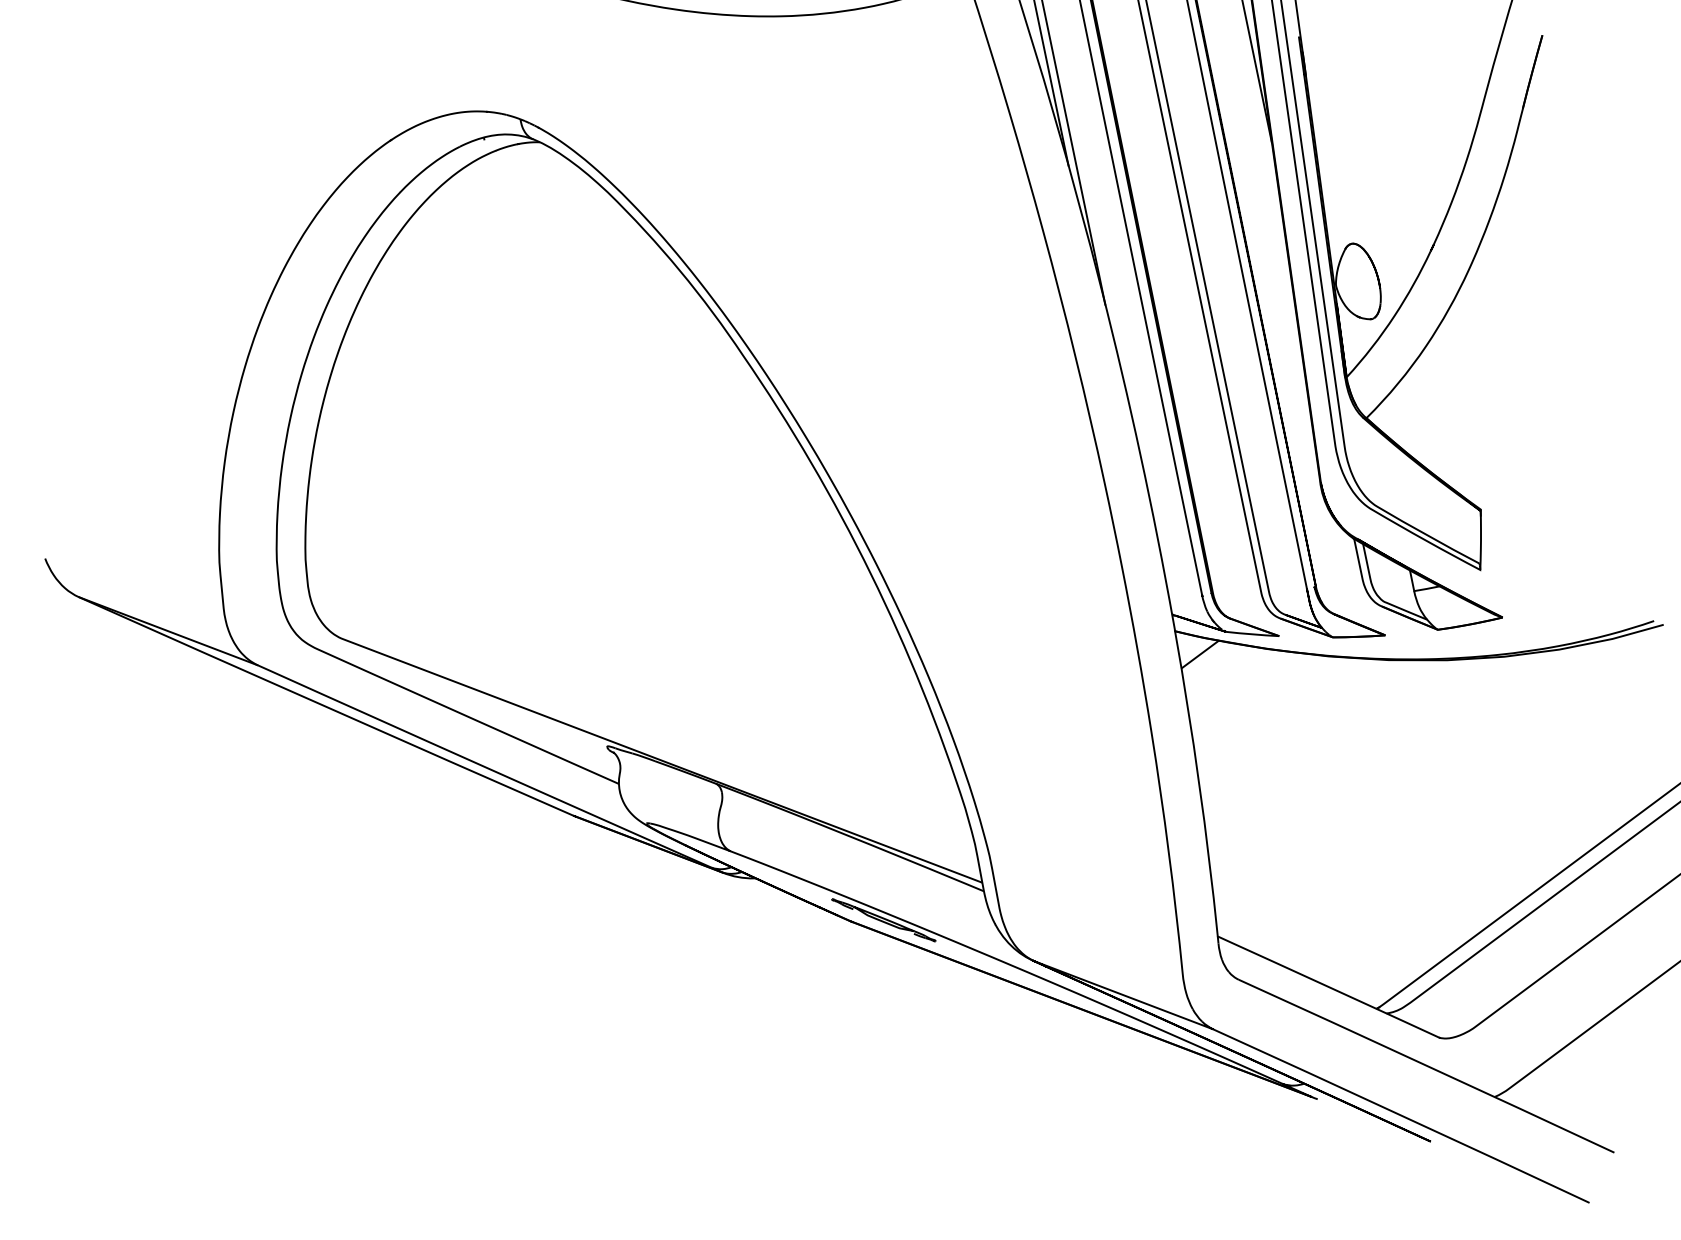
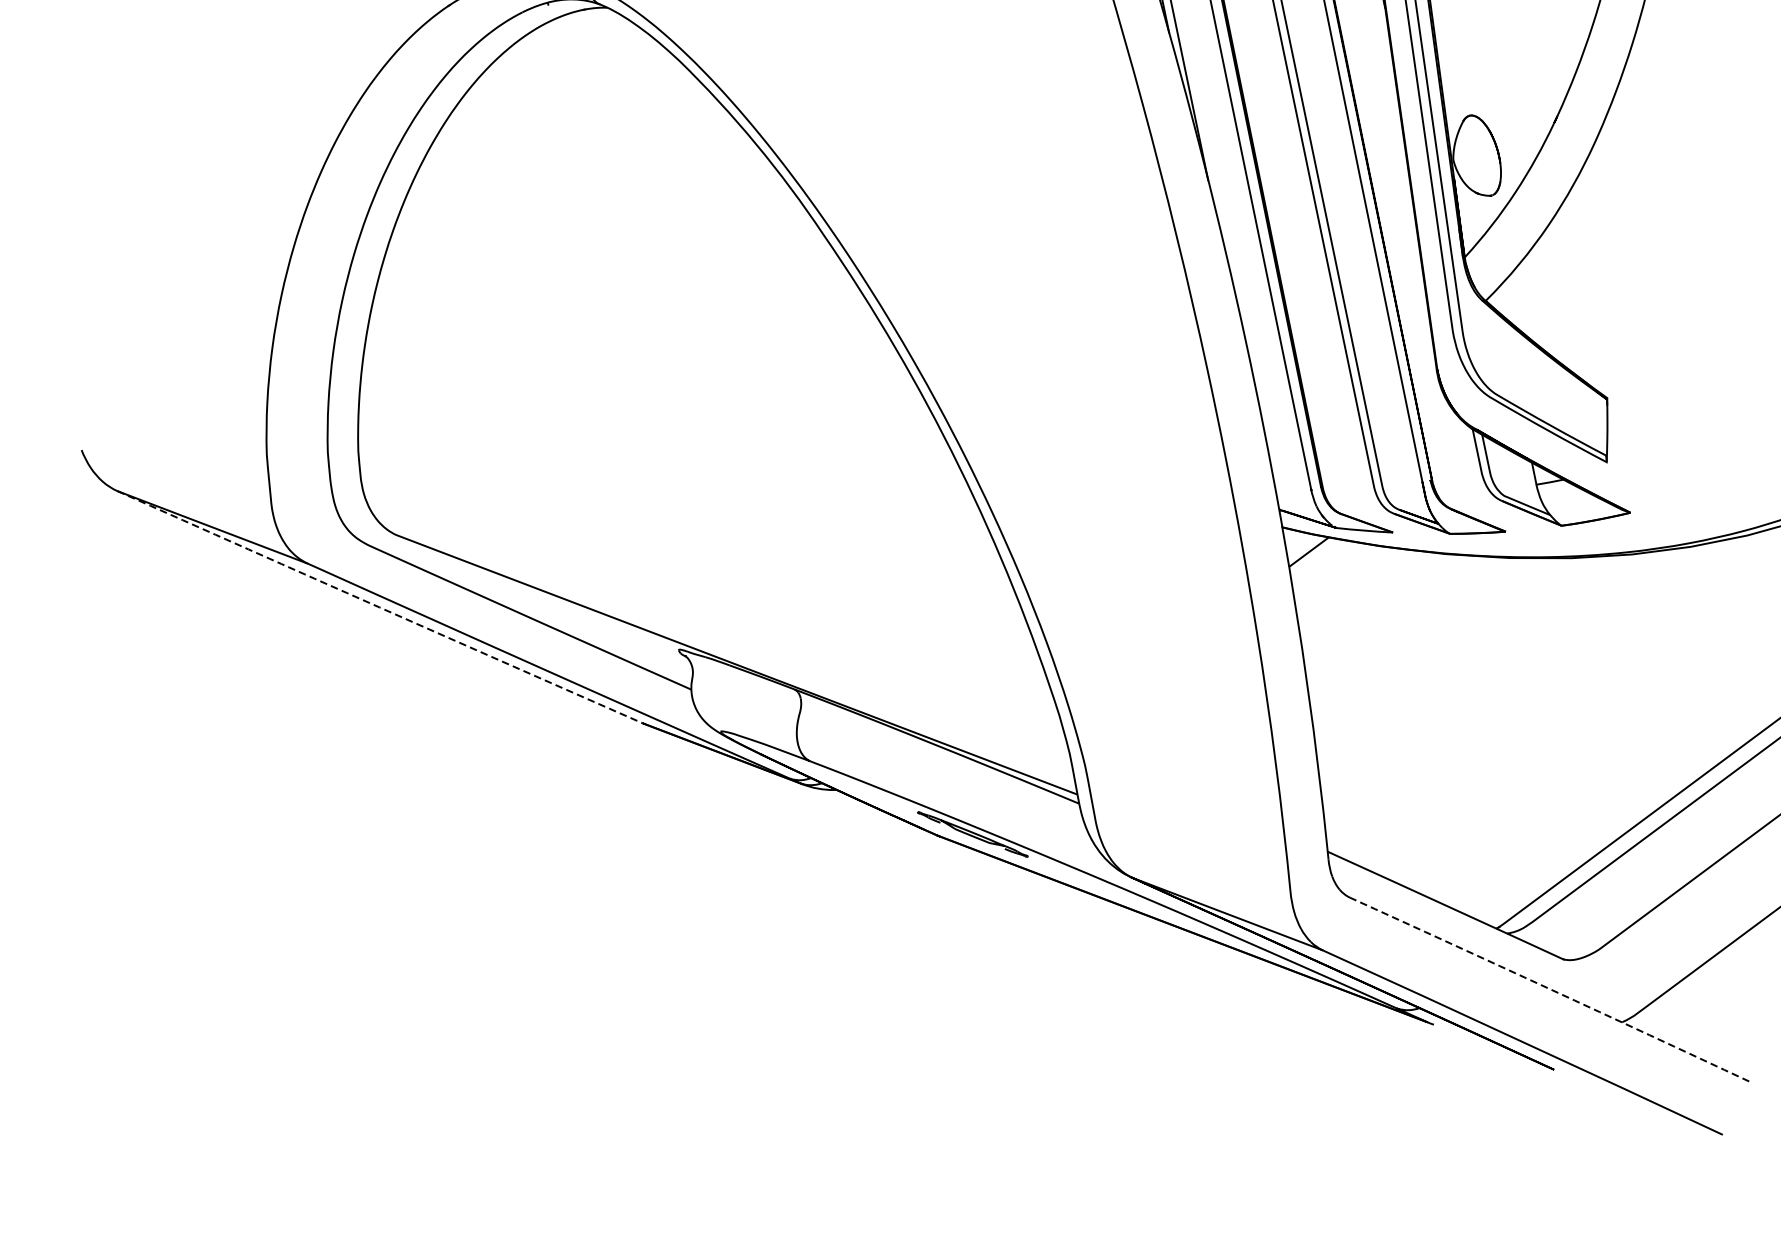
arc: (325, 706) -> (379, 607), solid -> dashed
arc: (1426, 1065) -> (1549, 988), solid -> dashed

